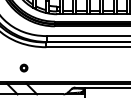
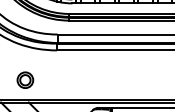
part: (23, 67) -> (24, 79), size x1.6

